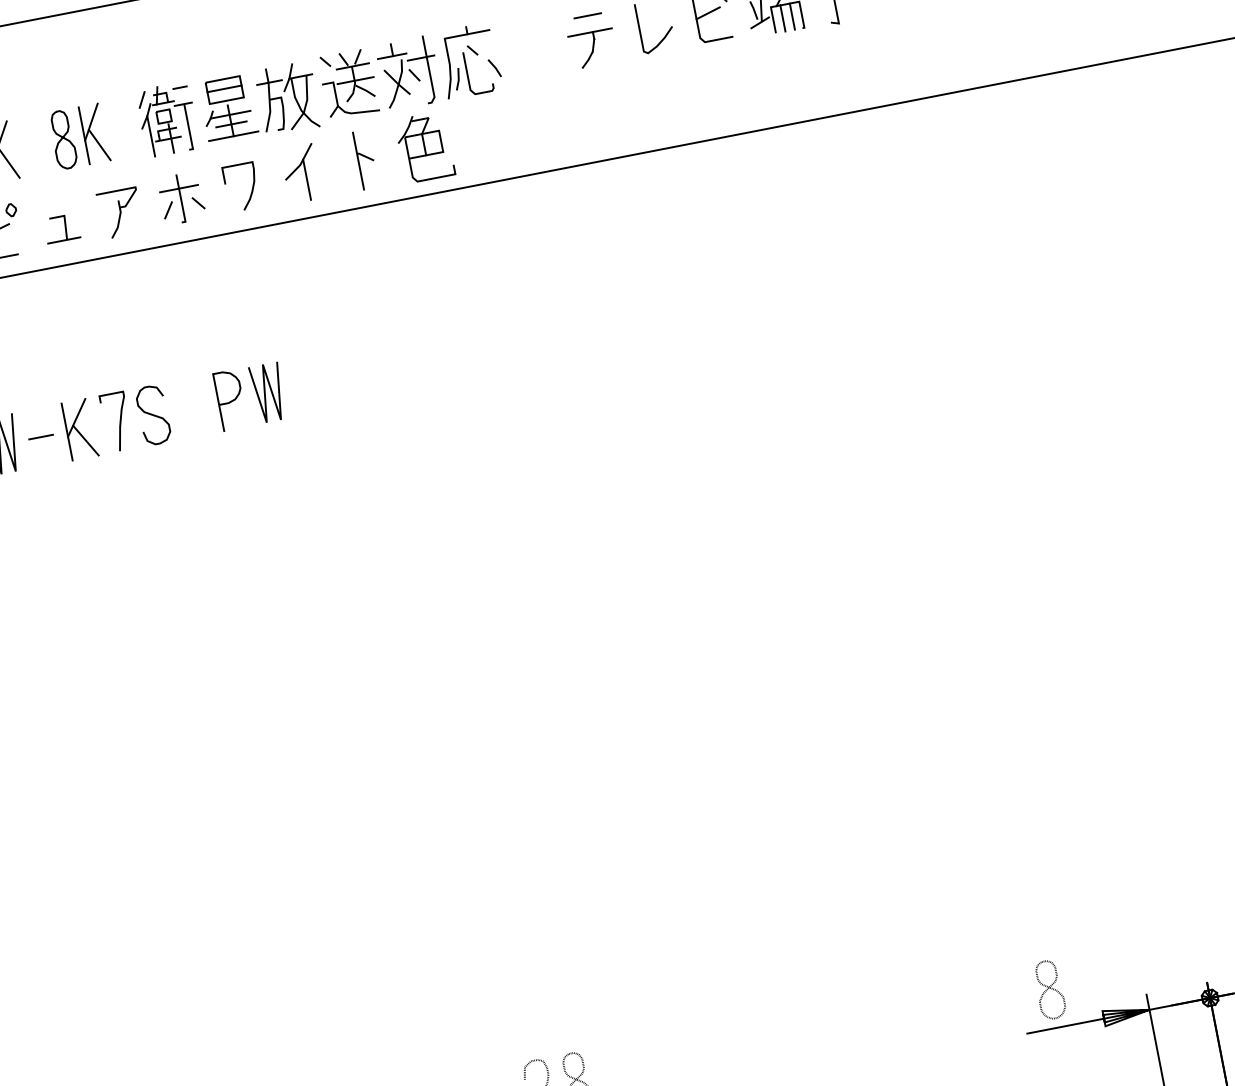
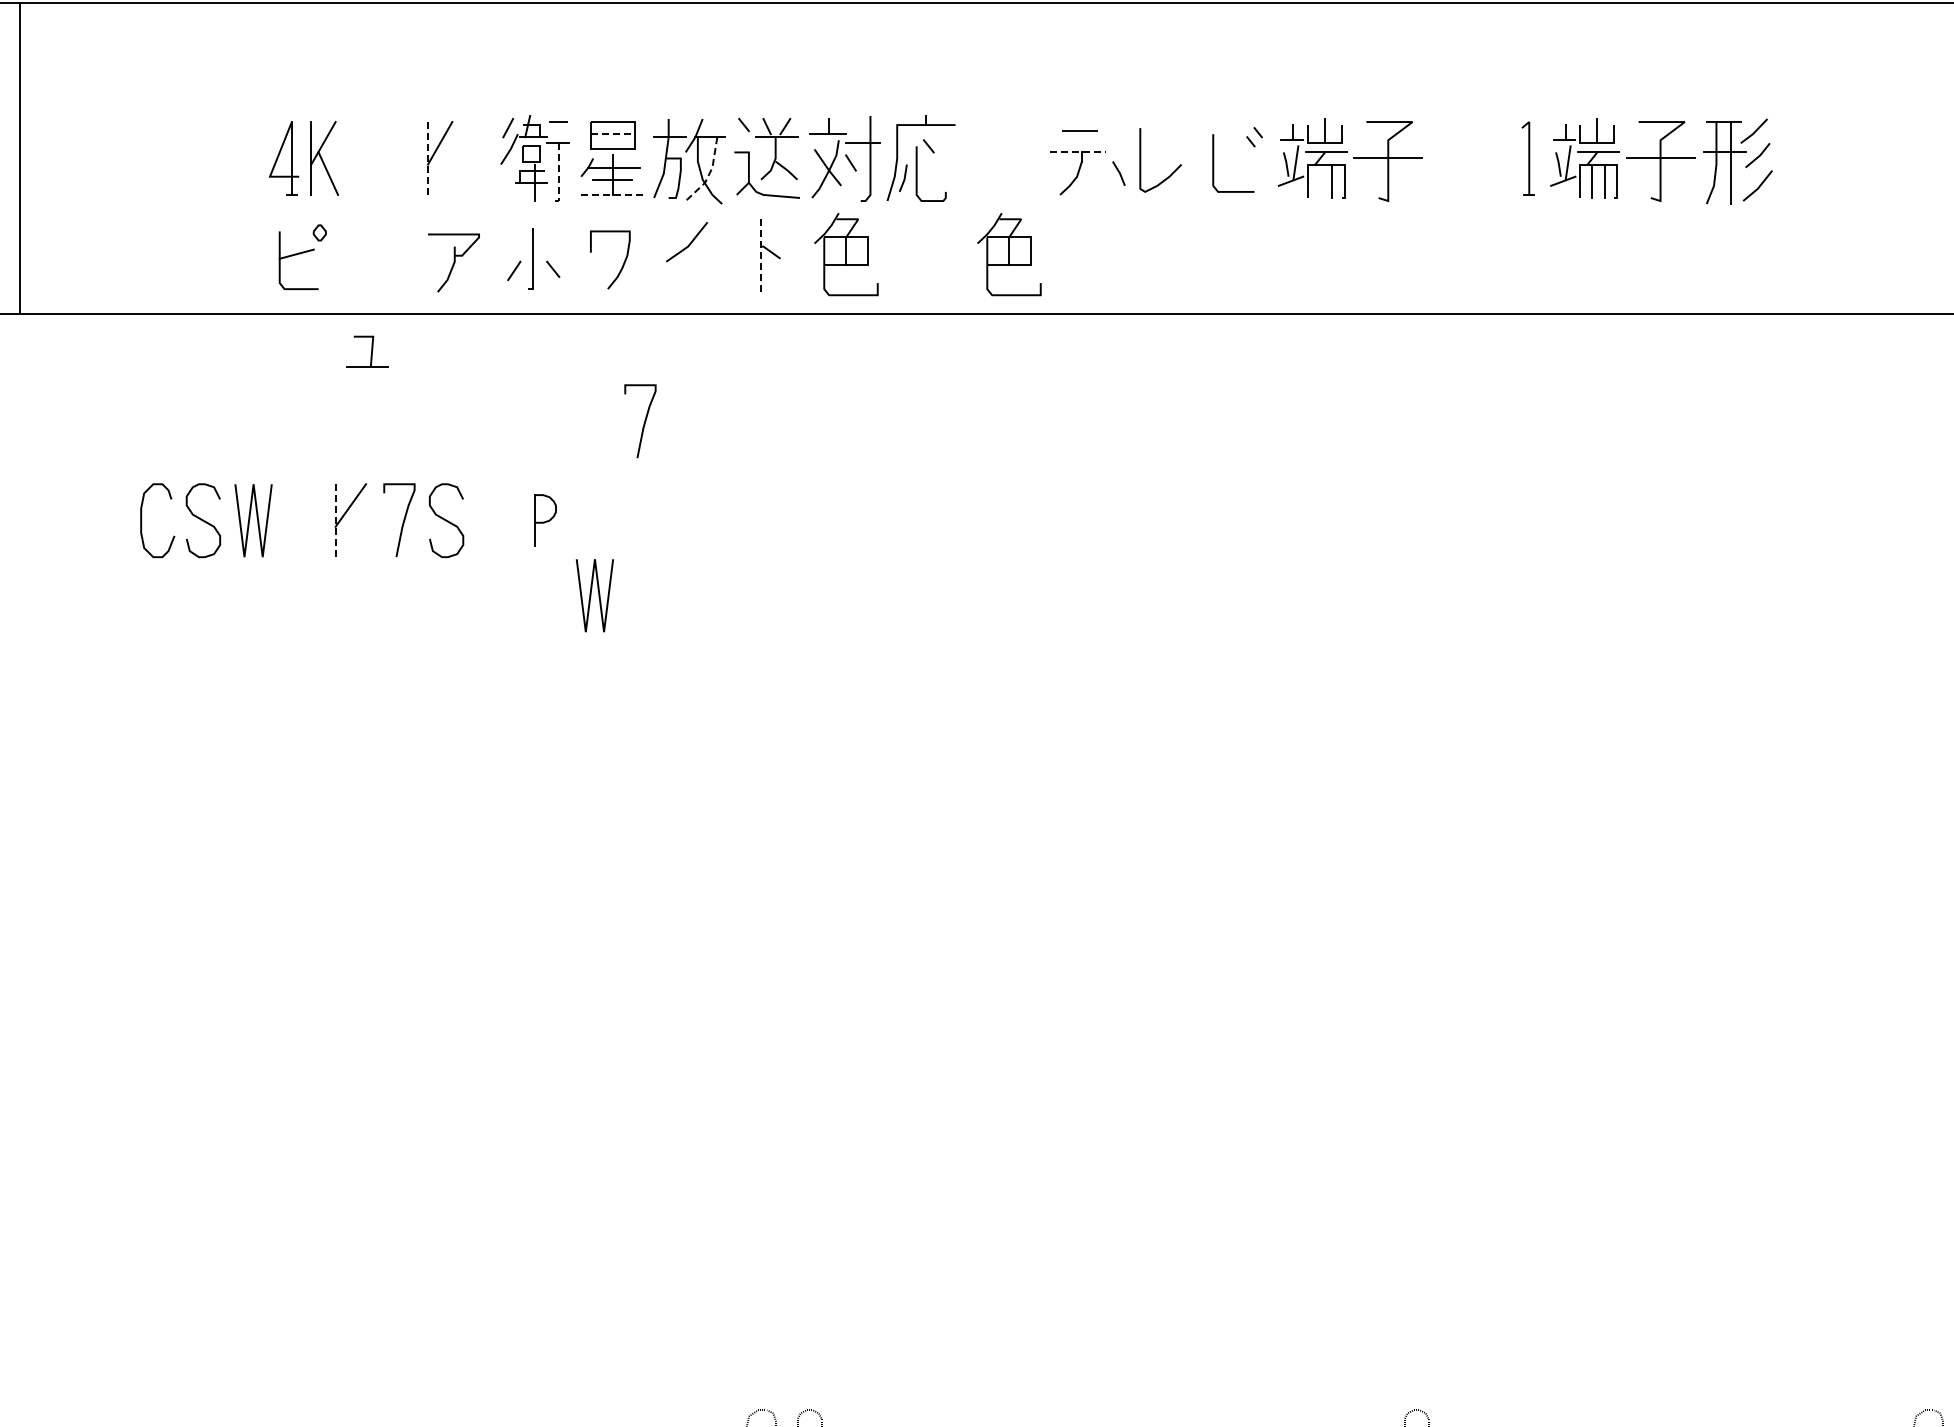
line: (707, 13) -> (1228, 156), removed
line: (783, 18) -> (1320, 181), removed
line: (590, 32) -> (1078, 152), solid -> dashed
line: (494, 68) -> (1118, 173), moved
line: (355, 80) -> (776, 155), removed
line: (224, 89) -> (612, 134), solid -> dashed
line: (305, 104) -> (709, 173), solid -> dashed
part: (551, 122) -> (1009, 254), added
line: (189, 129) -> (559, 175), solid -> dashed
line: (84, 135) -> (428, 158), solid -> dashed
line: (233, 135) -> (612, 194), solid -> dashed
line: (151, 136) -> (510, 175), removed
part: (63, 139) -> (401, 158), removed
line: (99, 145) -> (444, 173), removed
line: (358, 161) -> (761, 256), solid -> dashed
line: (307, 179) -> (693, 266), removed
line: (179, 188) -> (532, 246), removed
part: (62, 228) -> (367, 351), moved
curve: (292, 309) -> (643, 423), added
line: (265, 393) -> (591, 595), moved
part: (230, 400) -> (545, 520), size x0.7
line: (67, 432) -> (335, 521), solid -> dashed
line: (41, 436) -> (302, 520), removed
line: (85, 440) -> (356, 535), removed

